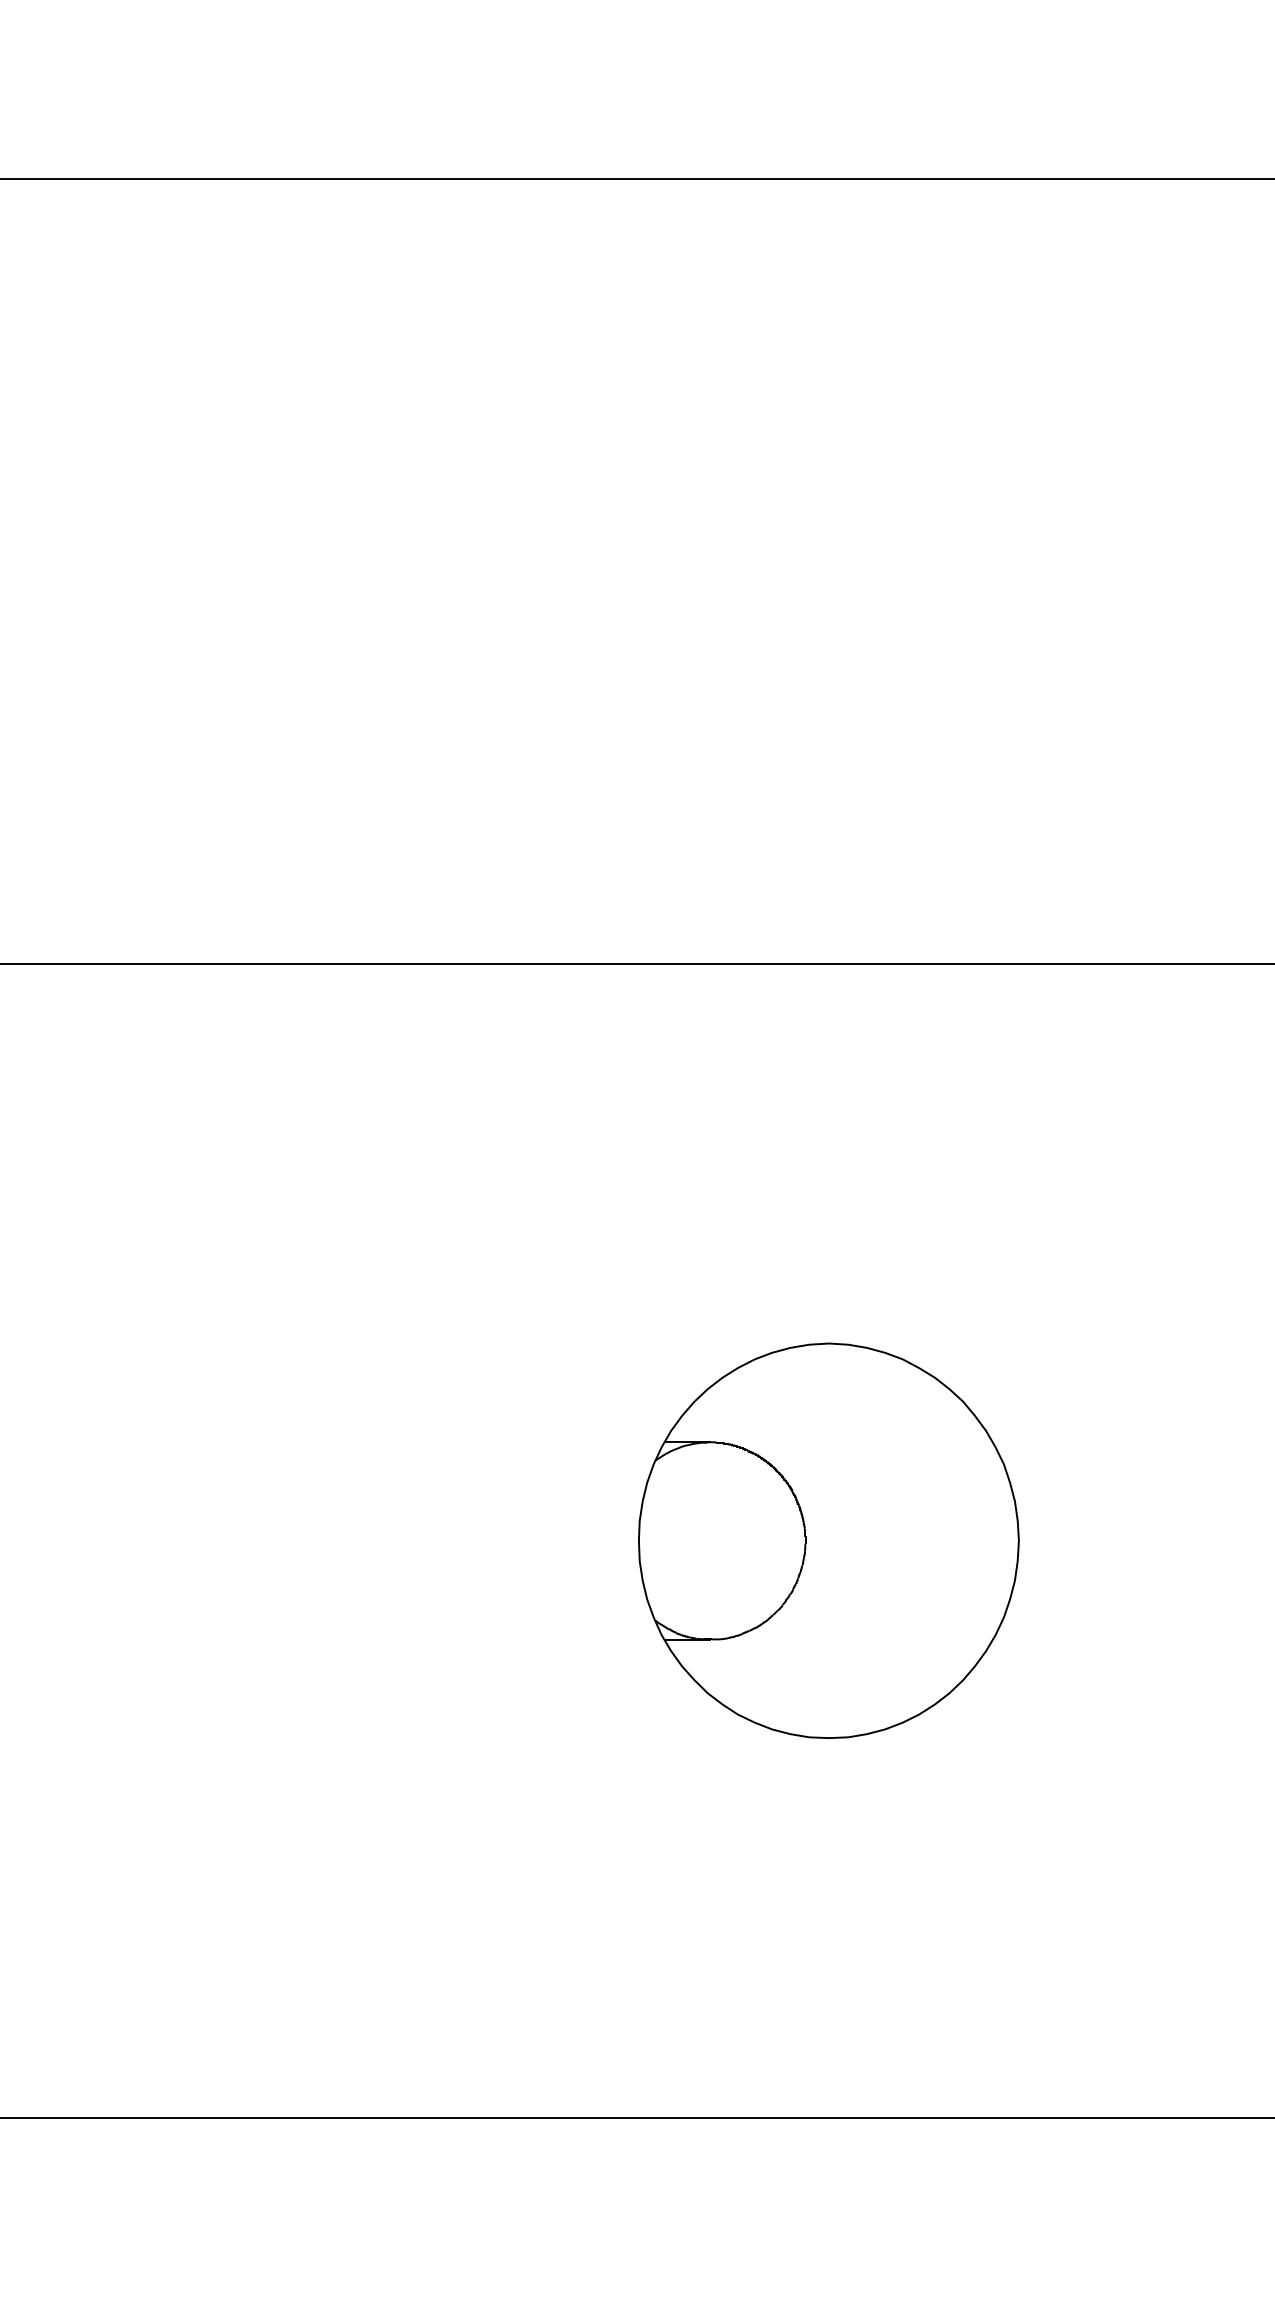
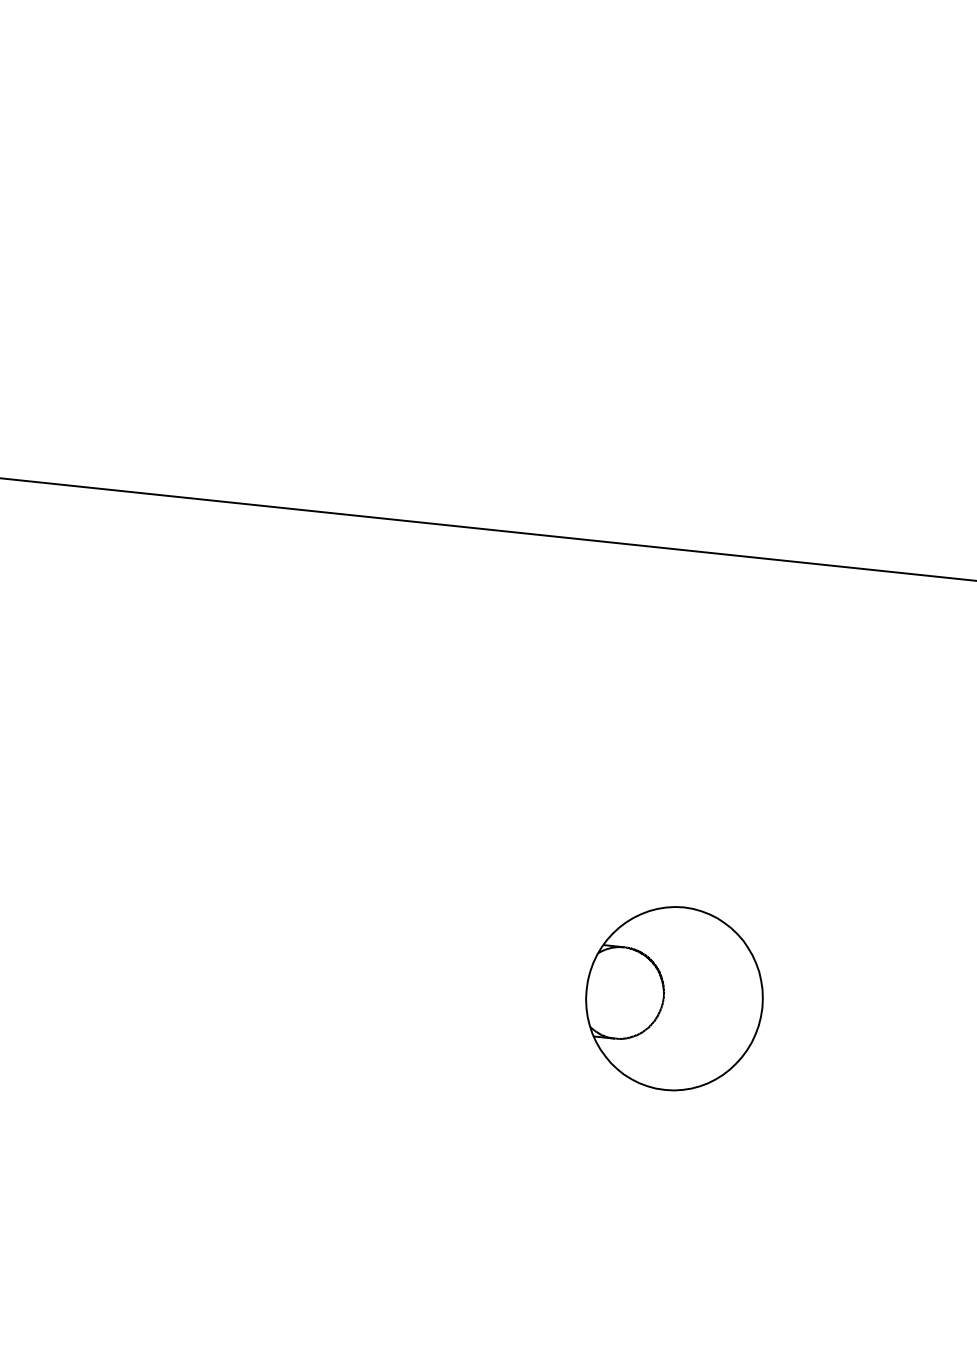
part: (828, 1540) -> (674, 998), size x0.6

